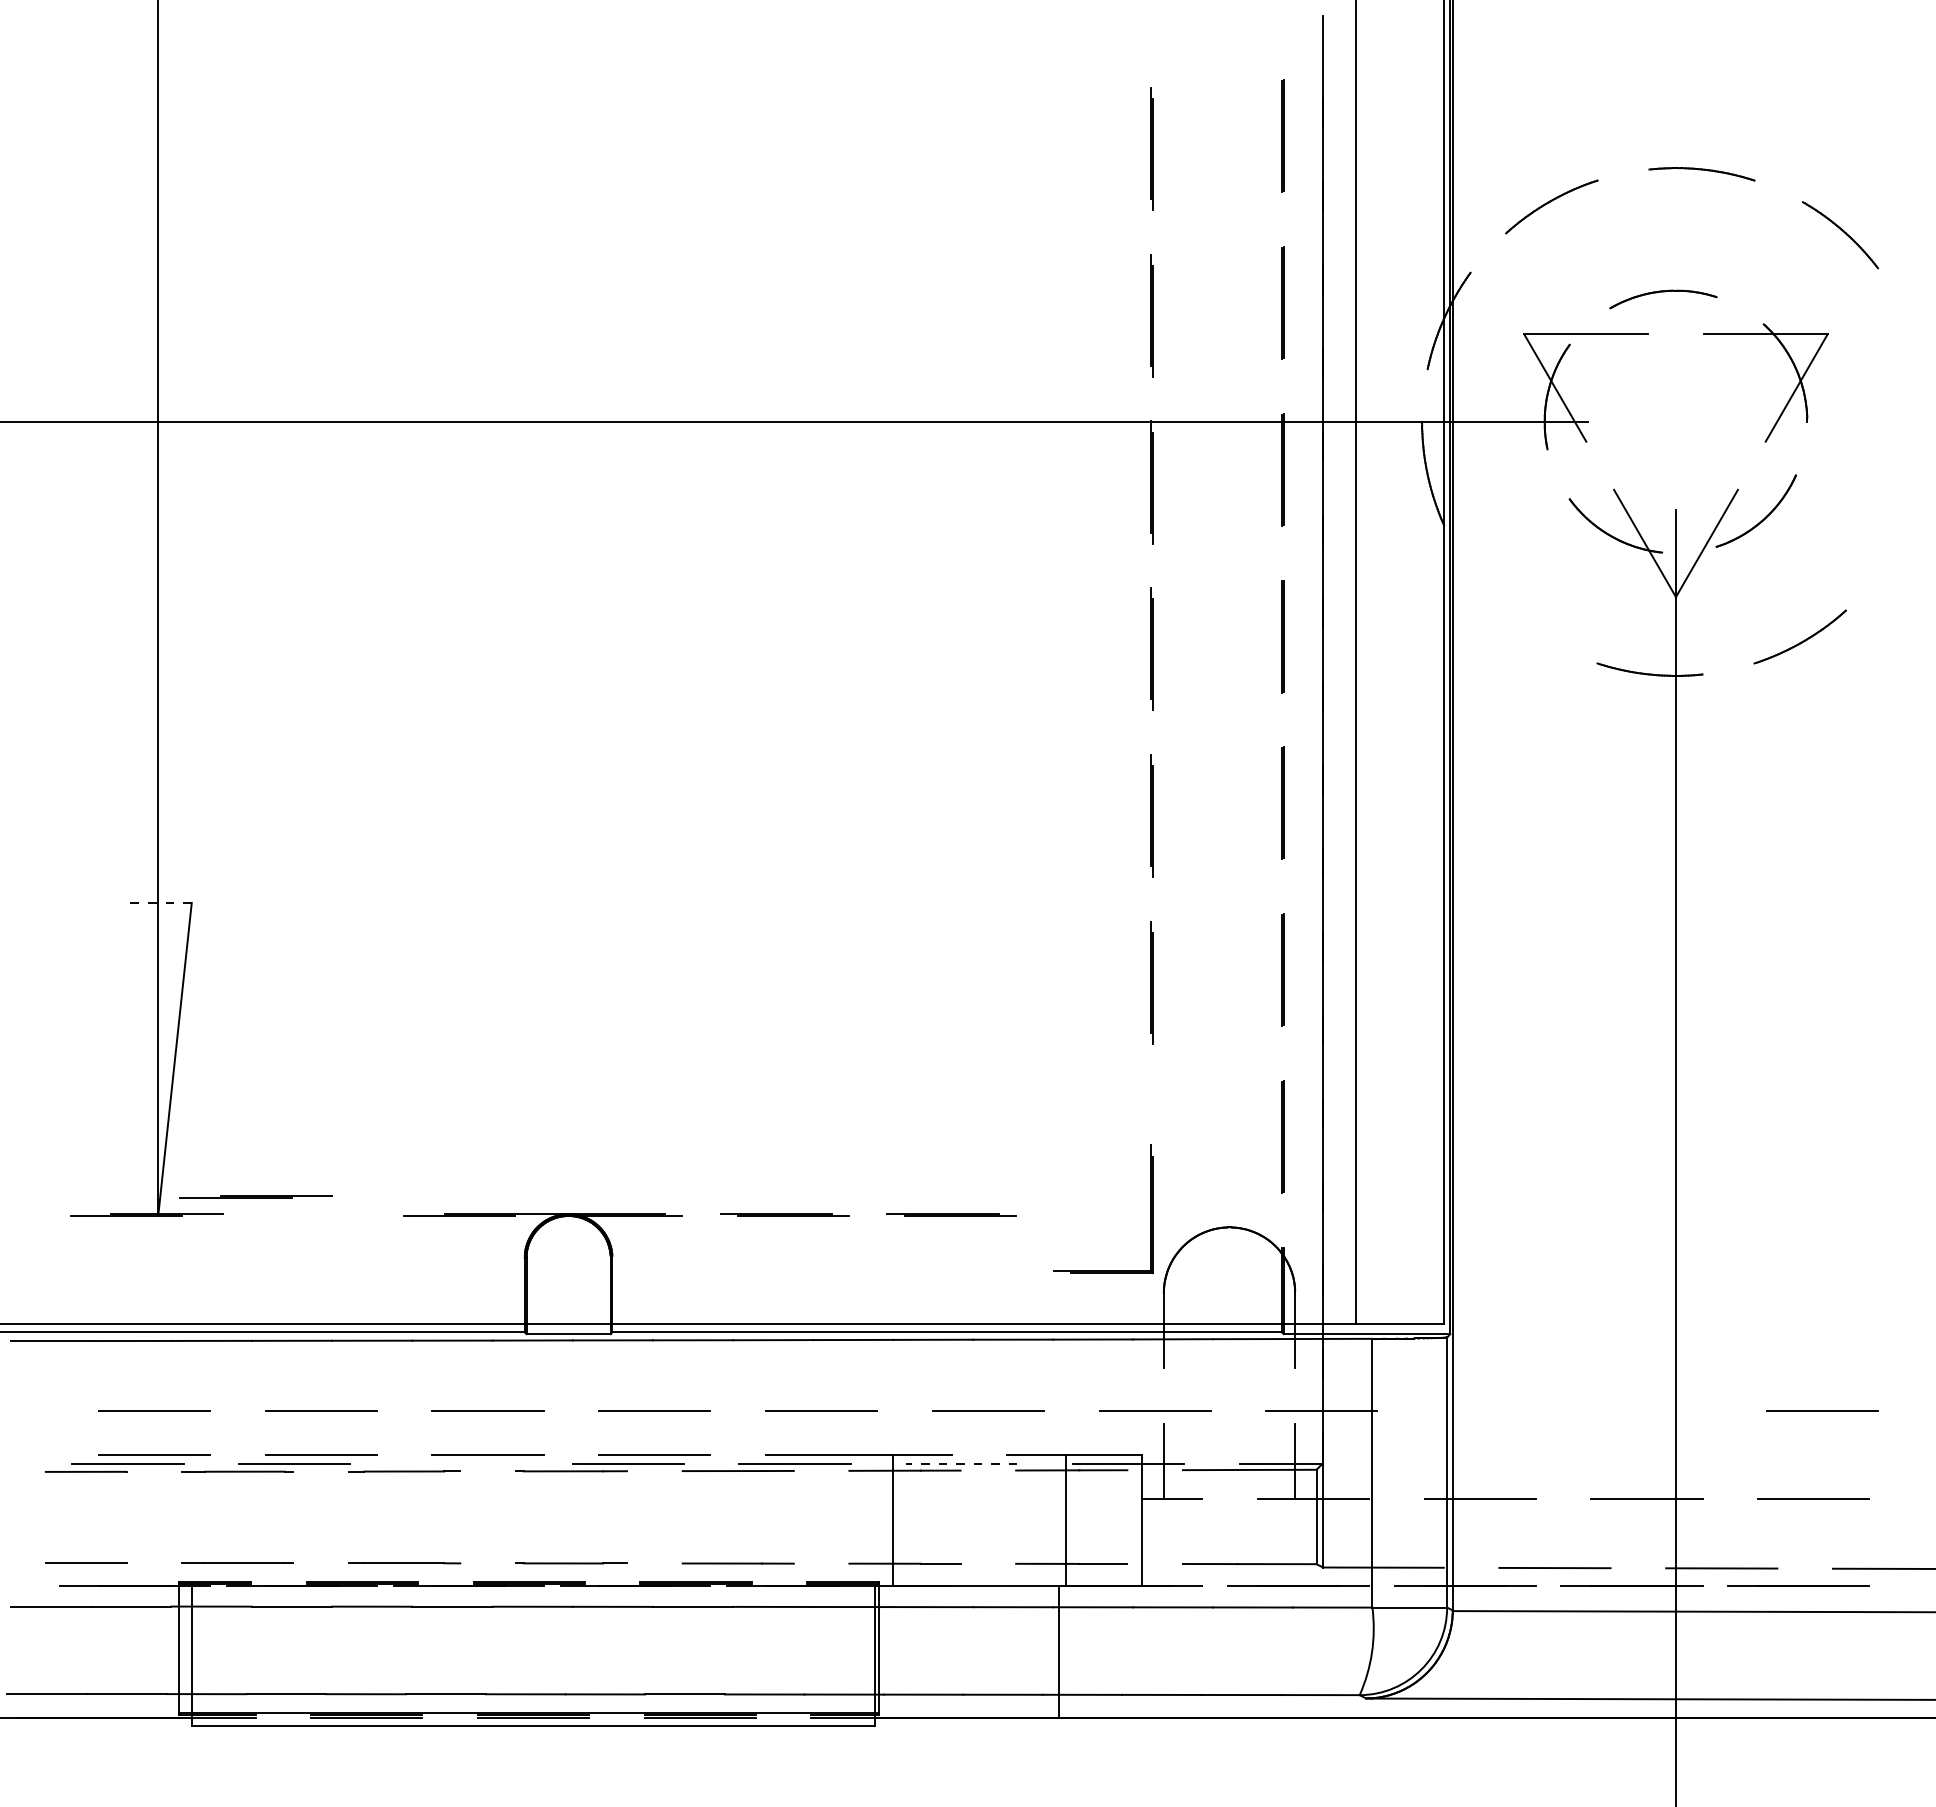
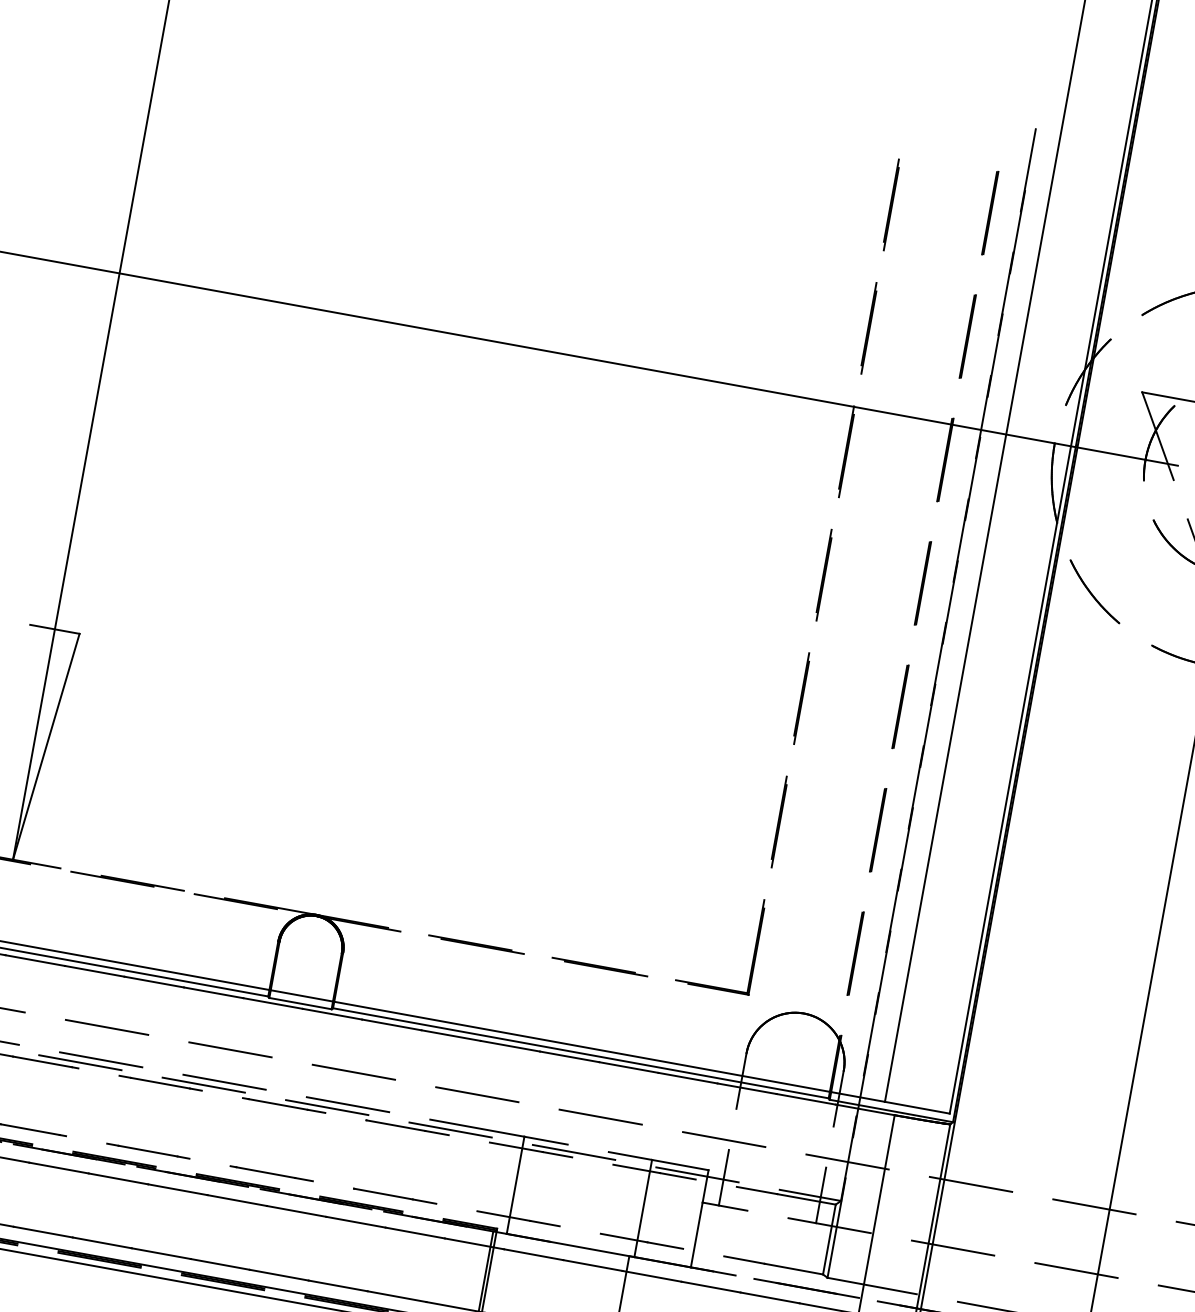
part: (1509, 606) -> (1094, 591), added
line: (157, 902) -> (54, 628), dashed -> solid
part: (255, 1196) -> (127, 880), moved
part: (1150, 1209) -> (755, 947), moved
line: (1488, 1411) -> (970, 1184), added
line: (1654, 1411) -> (1093, 1206), added
line: (461, 1463) -> (203, 1084), added
line: (961, 1463) -> (573, 1152), dashed -> solid

